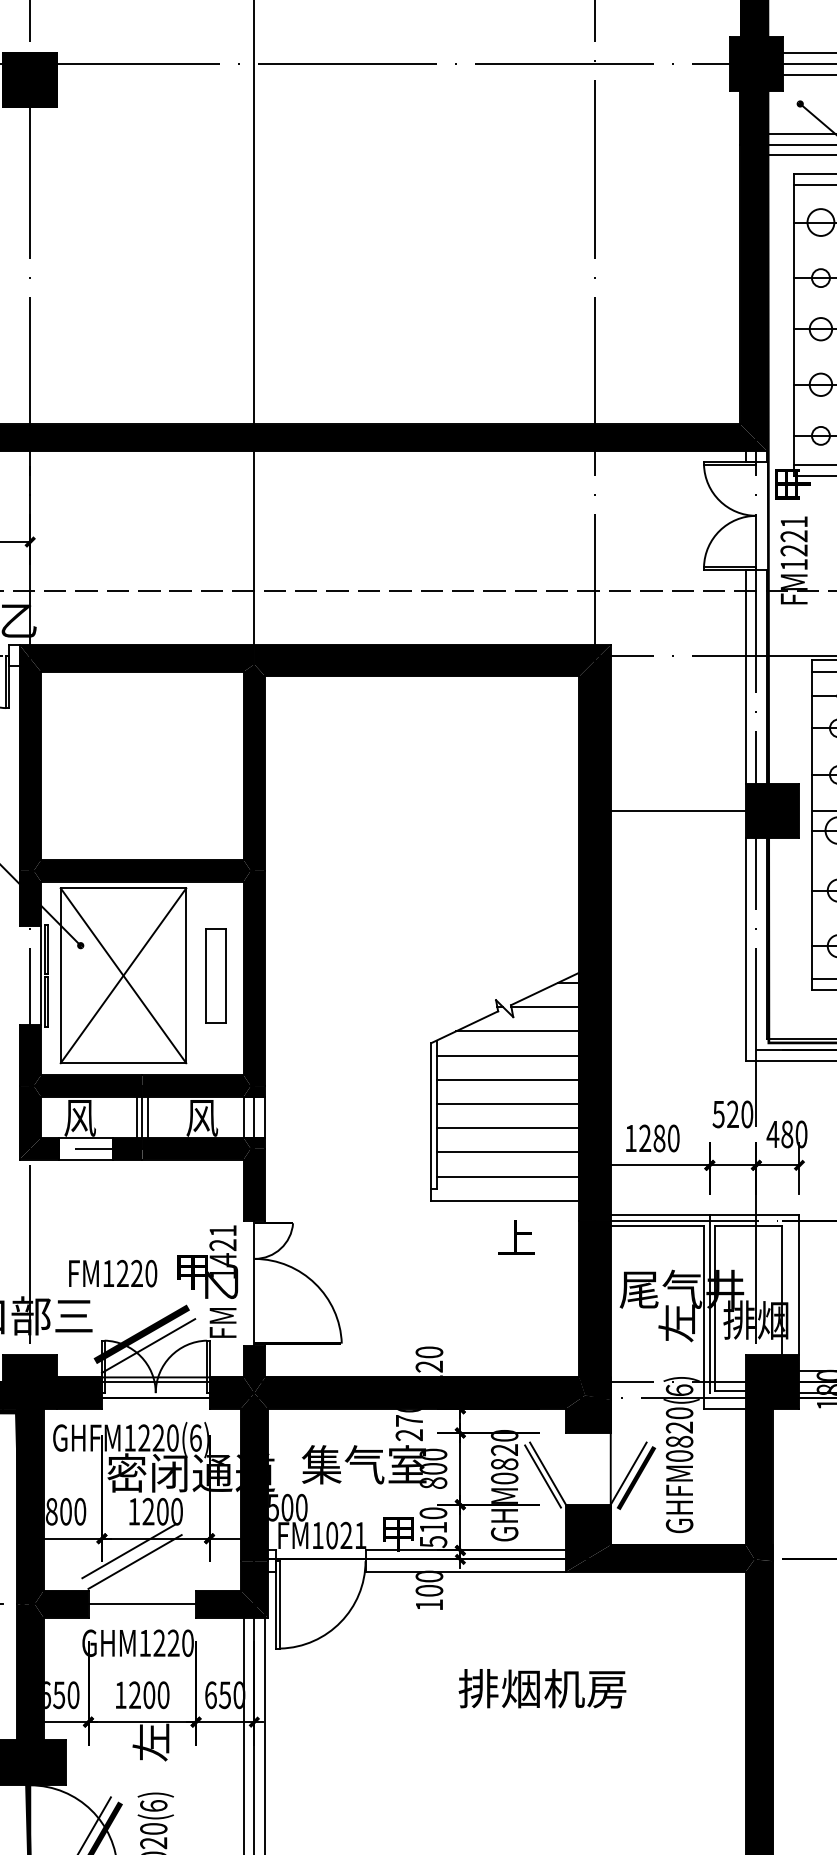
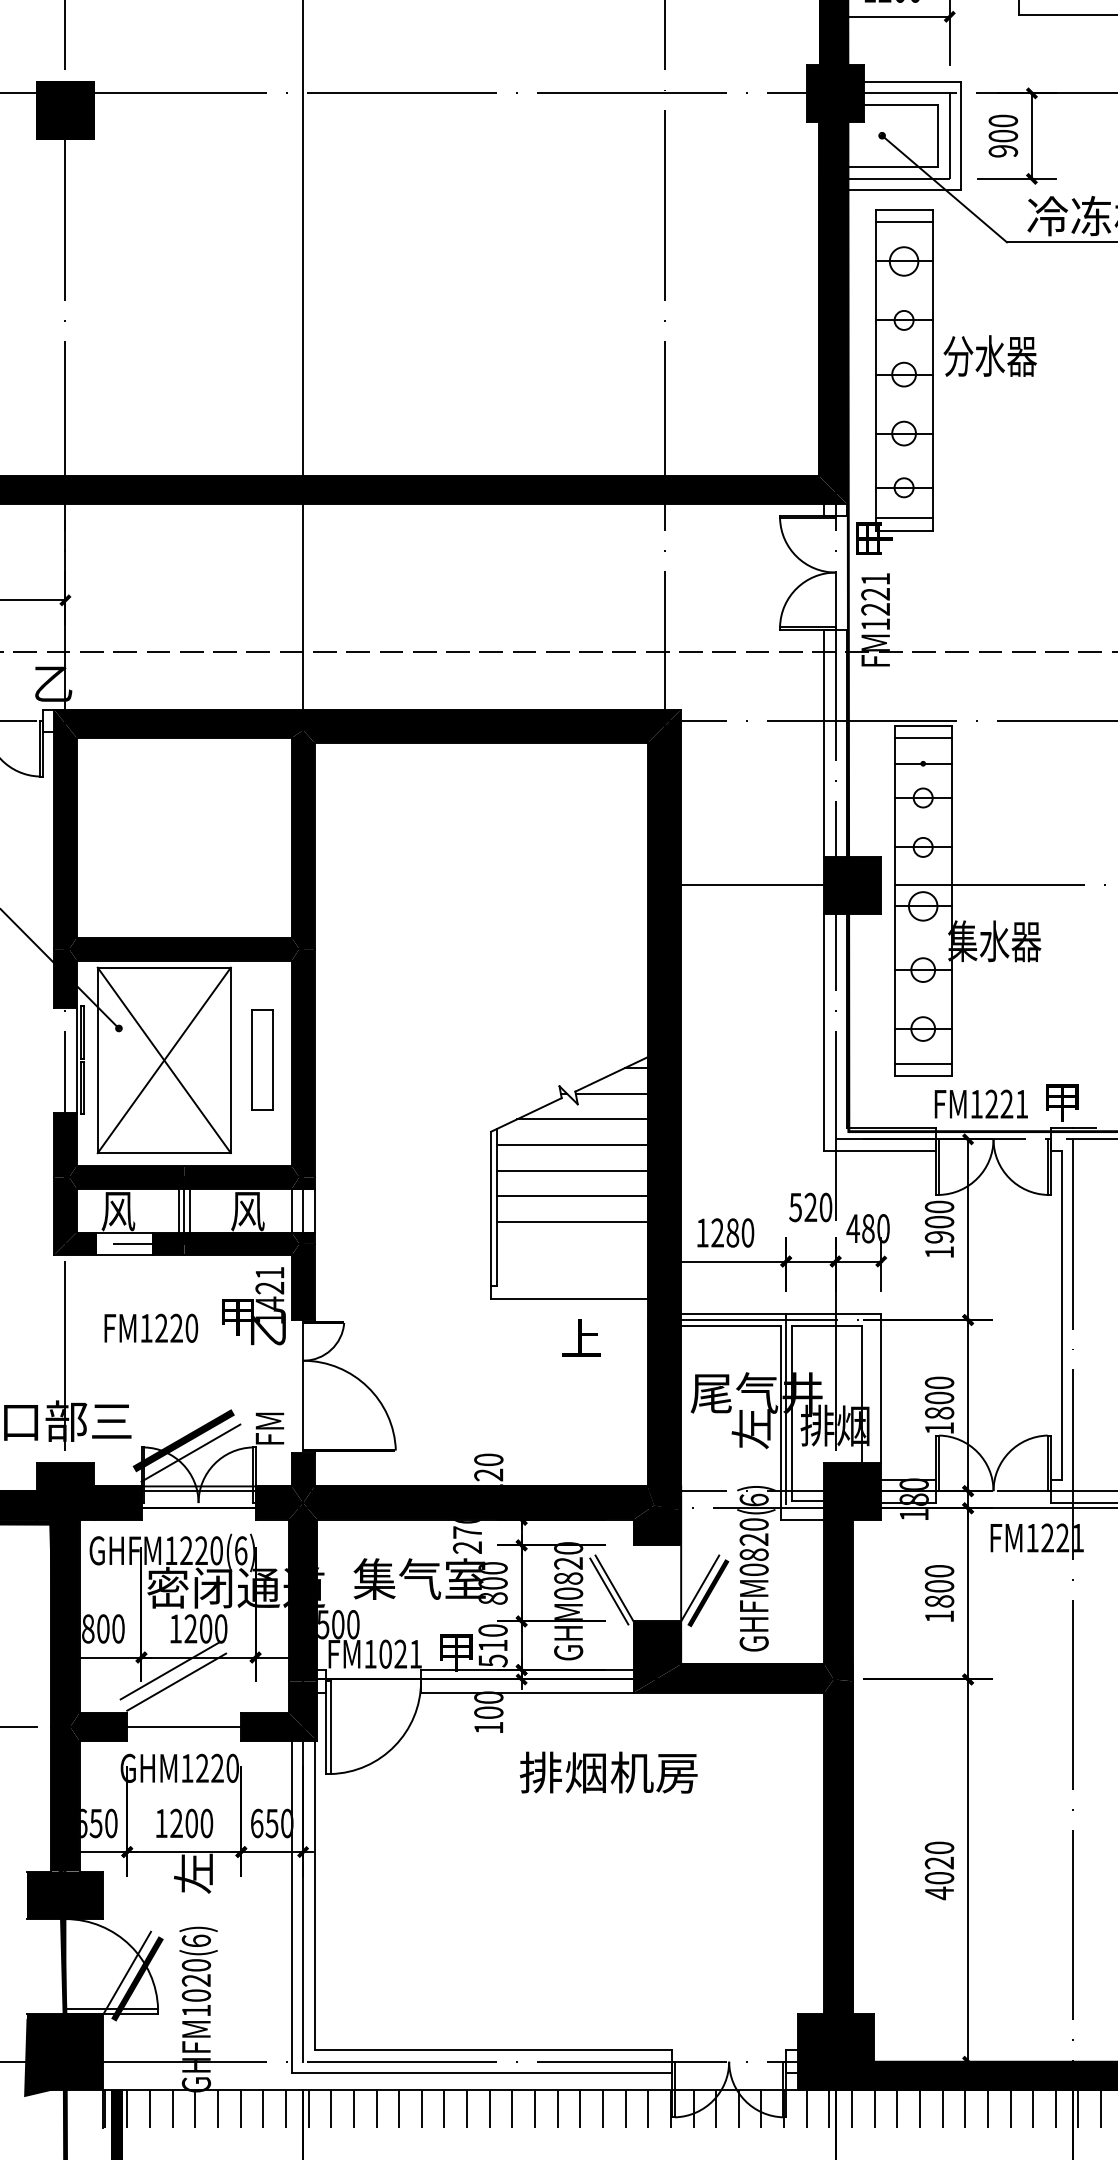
line: (507, 1152) -> (571, 1247), removed
line: (507, 1176) -> (571, 1273), removed
text: (207, 1262) -> (253, 1306), moved
text: (113, 1272) -> (151, 1327), moved
text: (542, 1688) -> (608, 1772), moved

